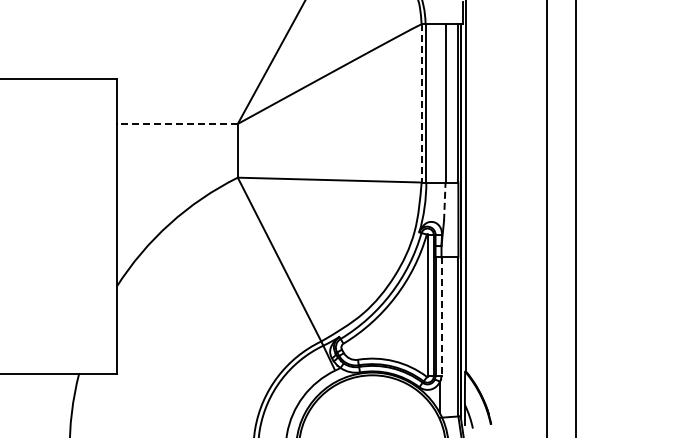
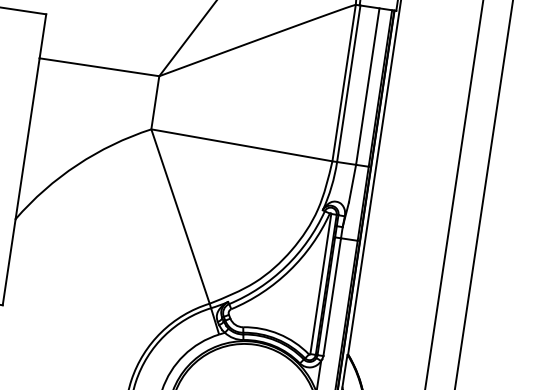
line: (421, 103) -> (343, 83), dashed -> solid
line: (176, 123) -> (98, 66), dashed -> solid
line: (444, 201) -> (352, 183), dashed -> solid
line: (441, 316) -> (332, 296), dashed -> solid

